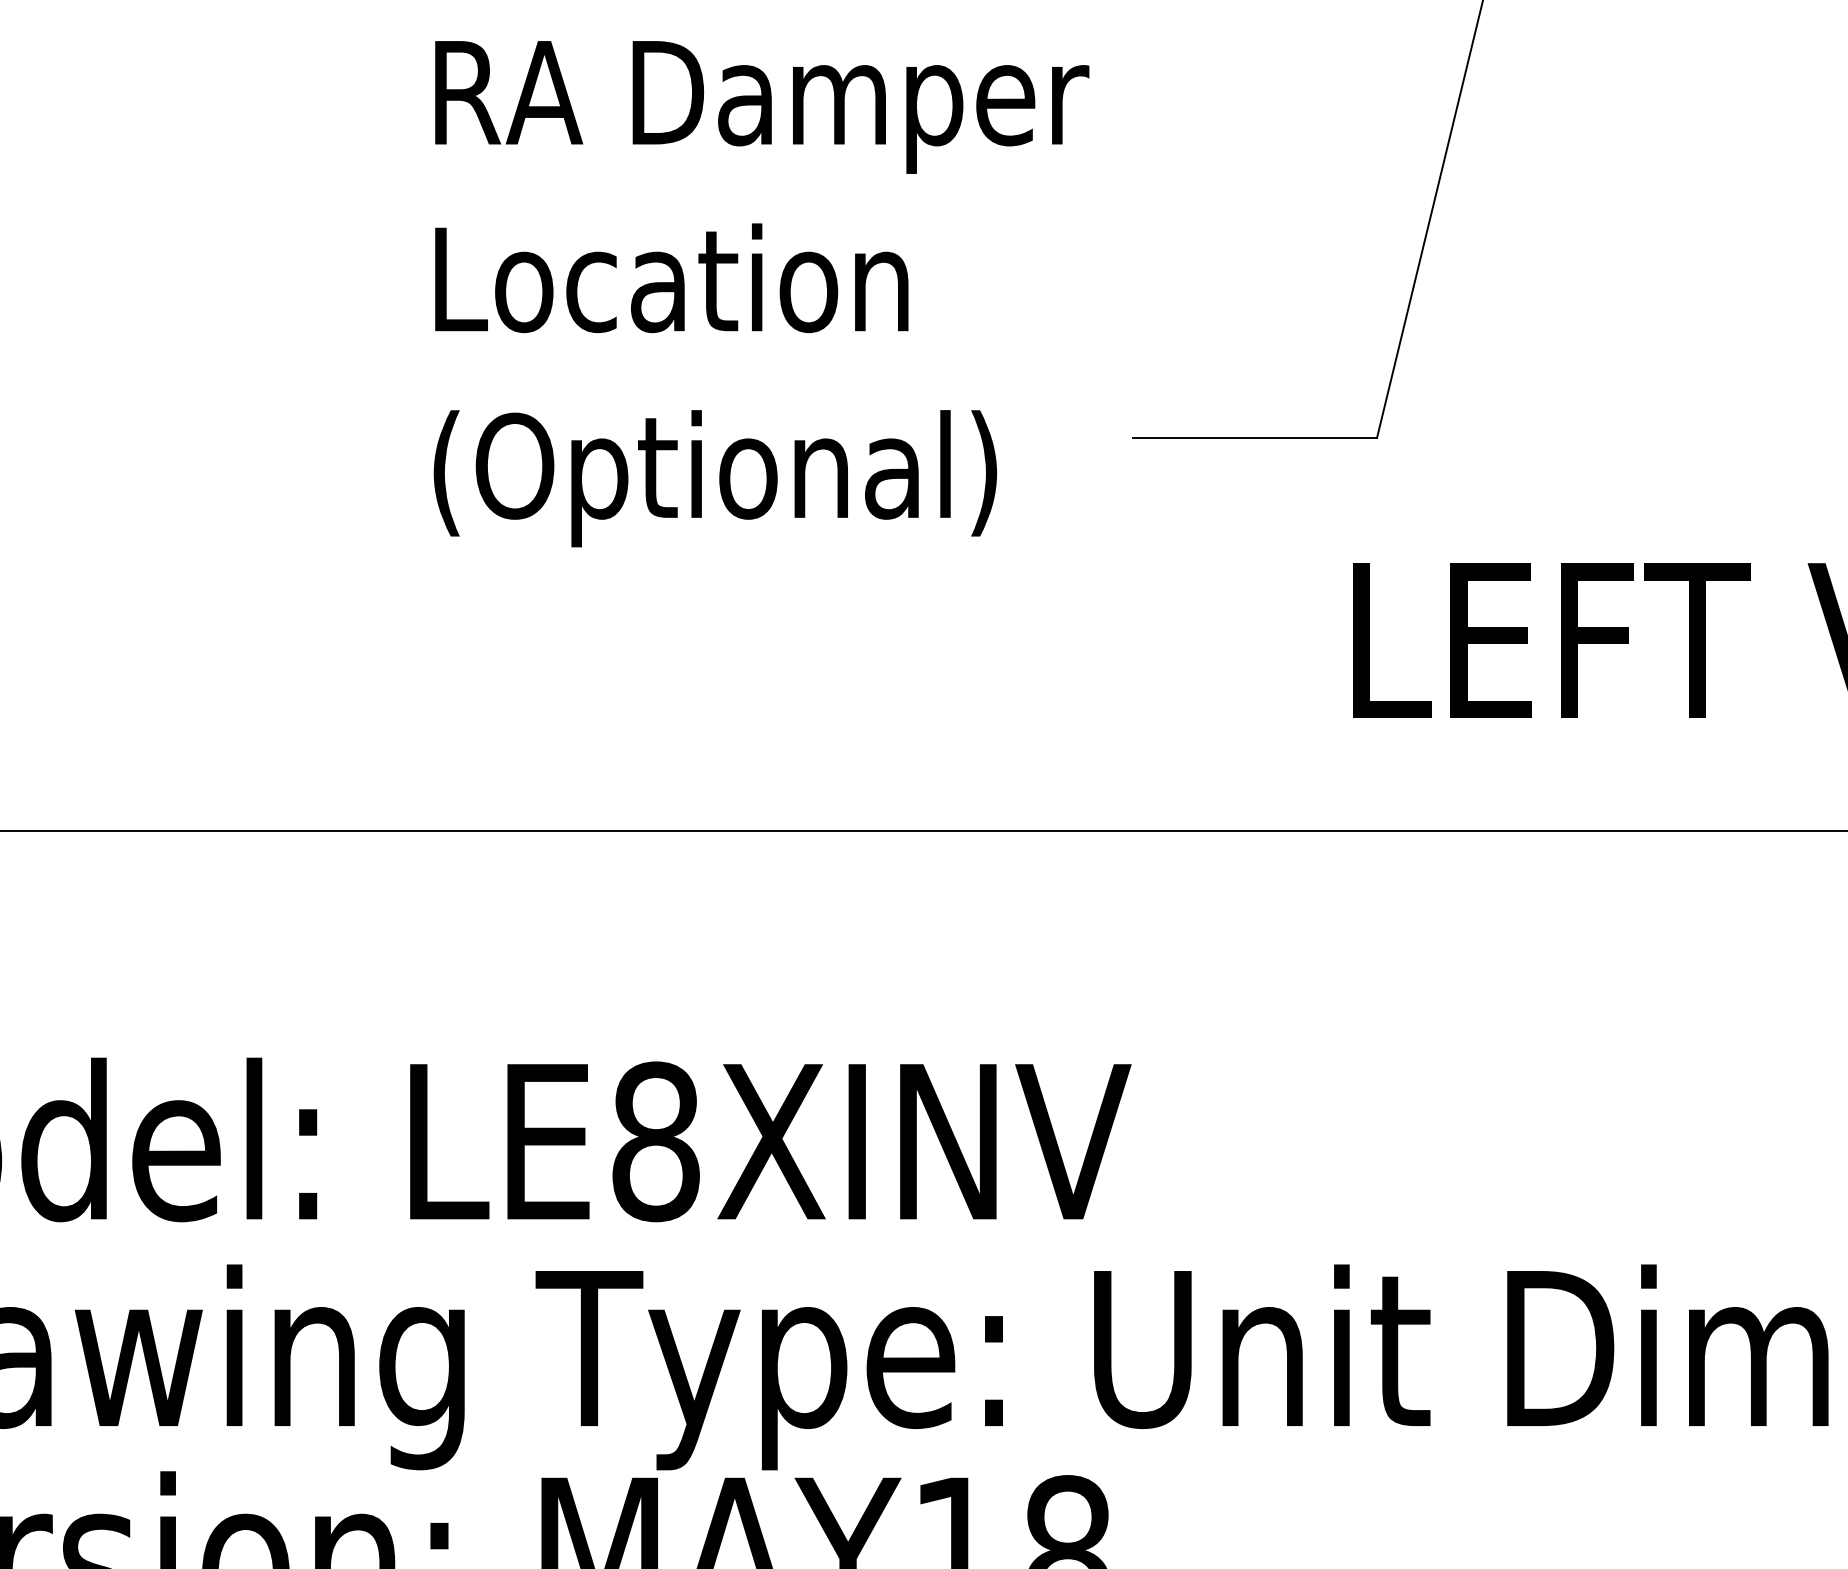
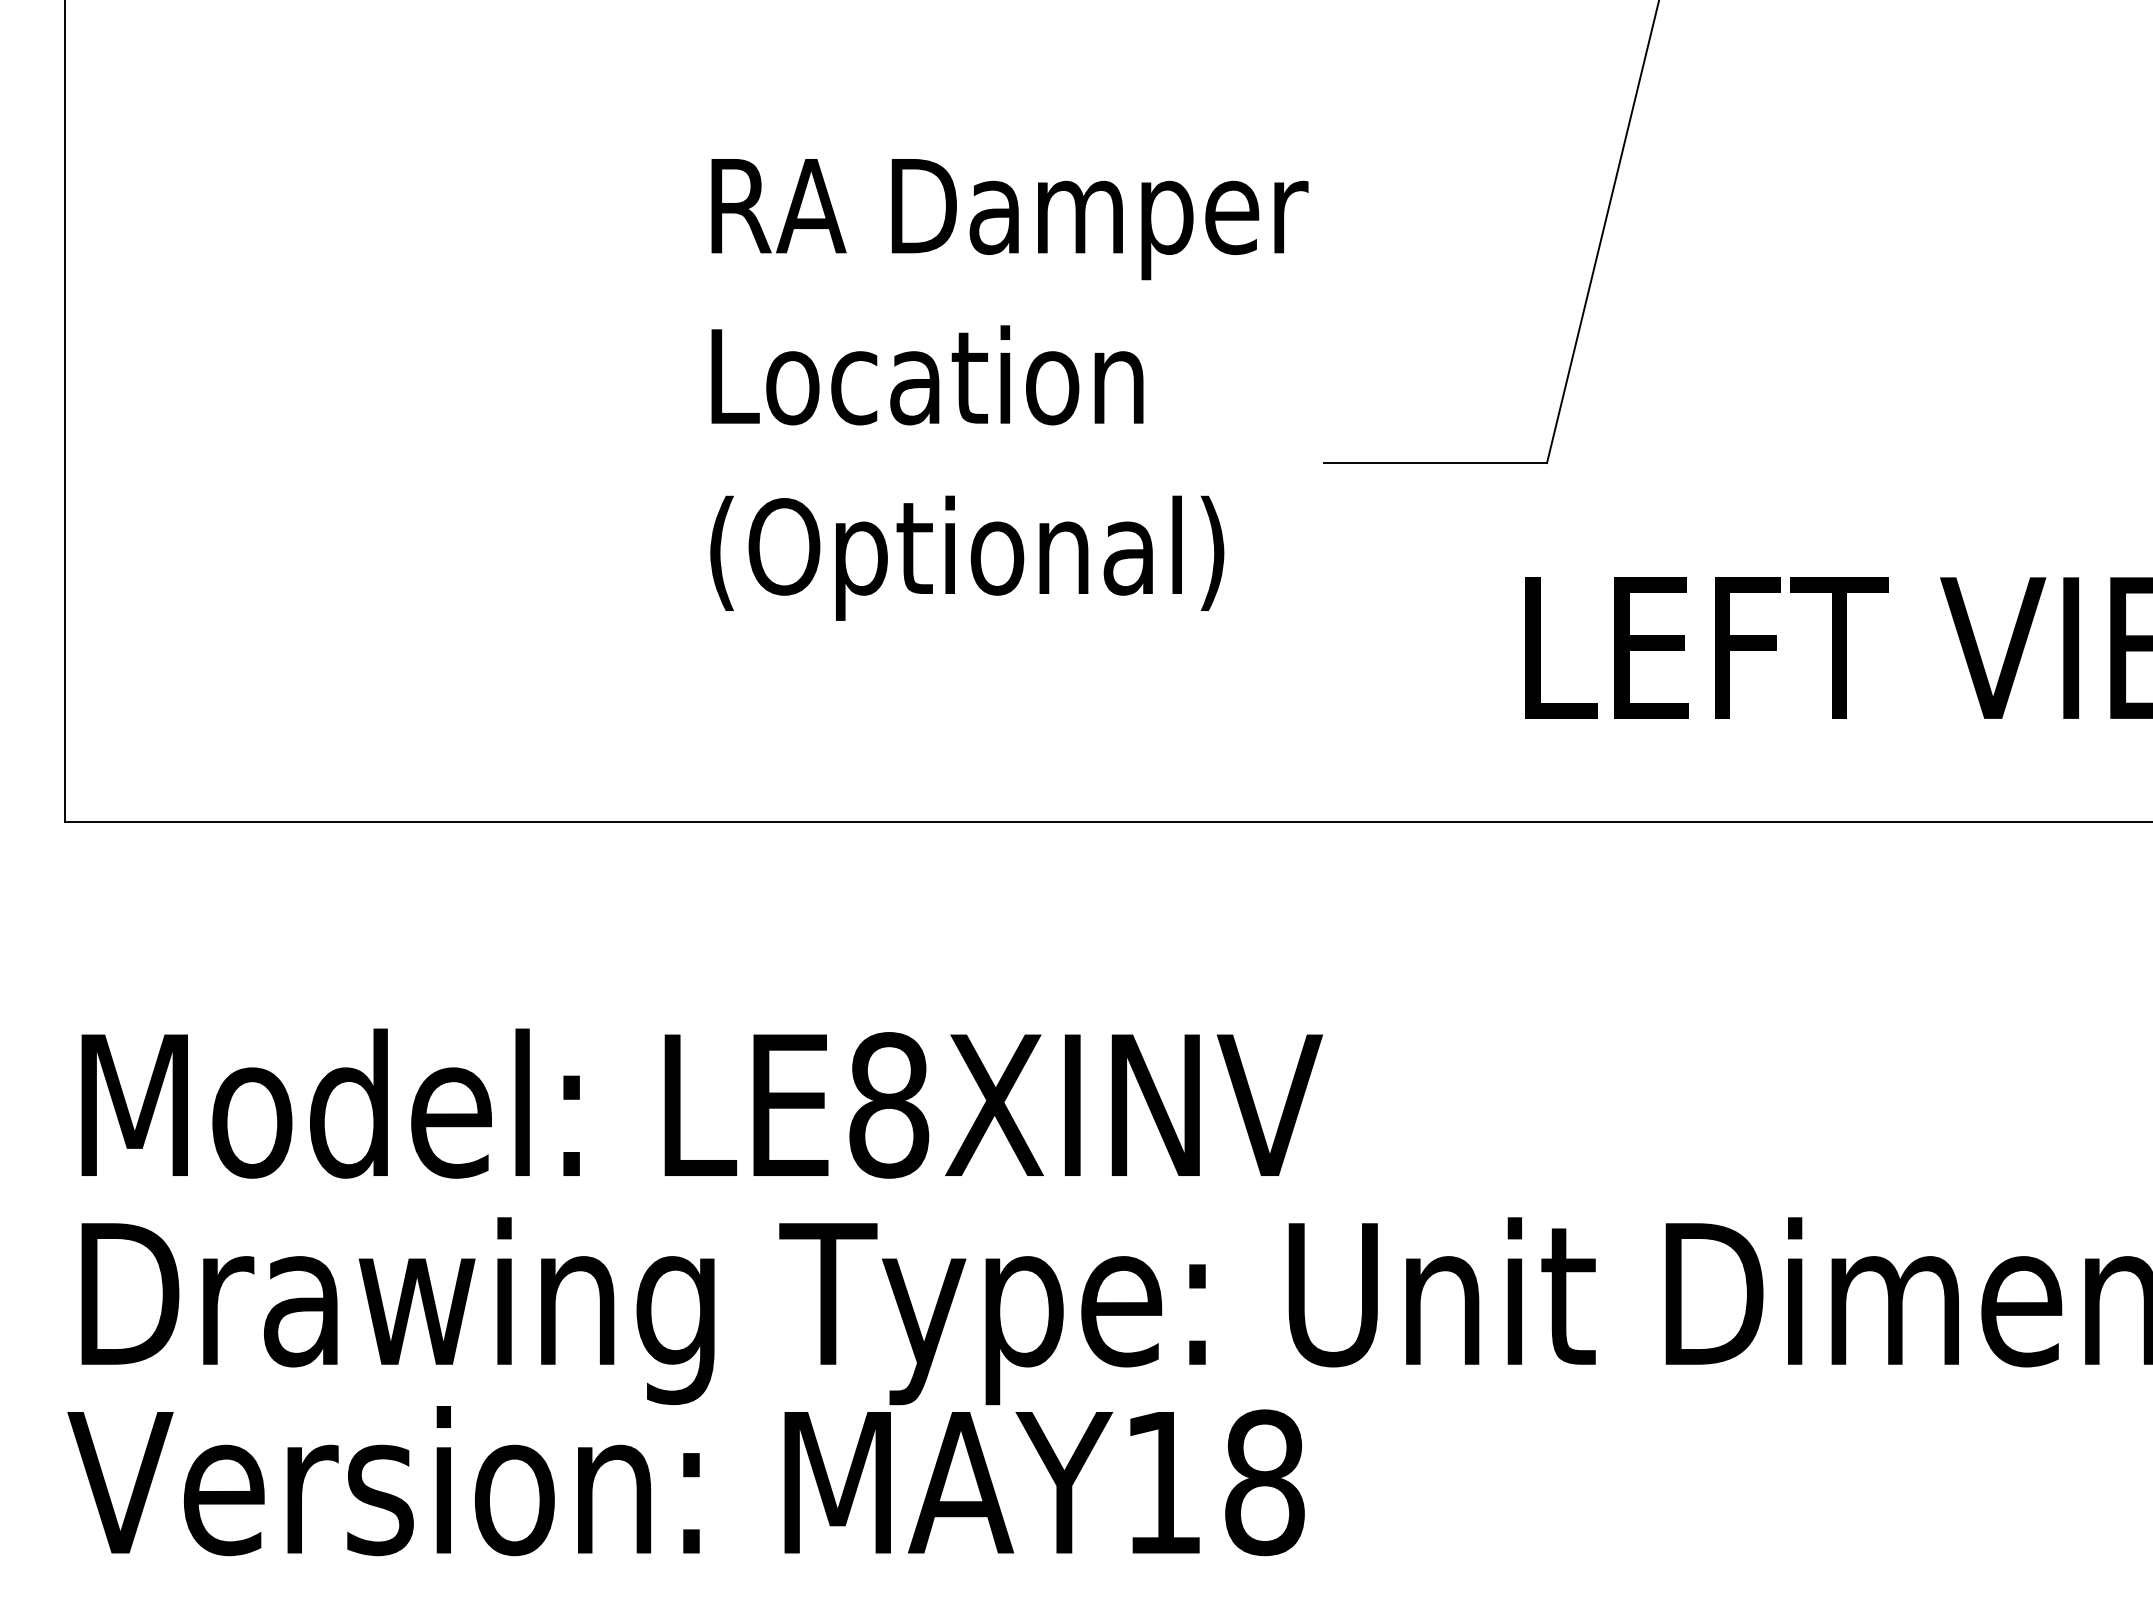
text: (761, 293) -> (1009, 389), moved

